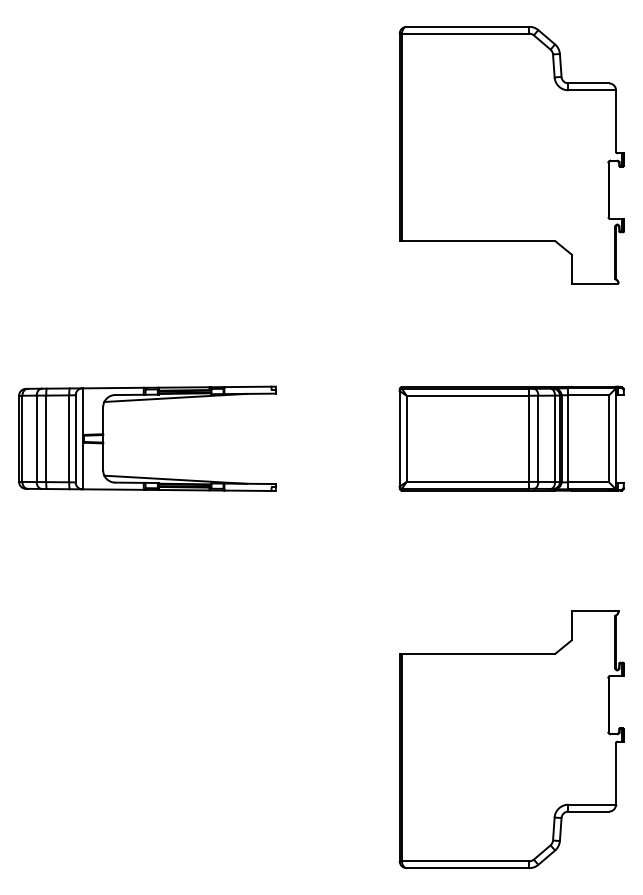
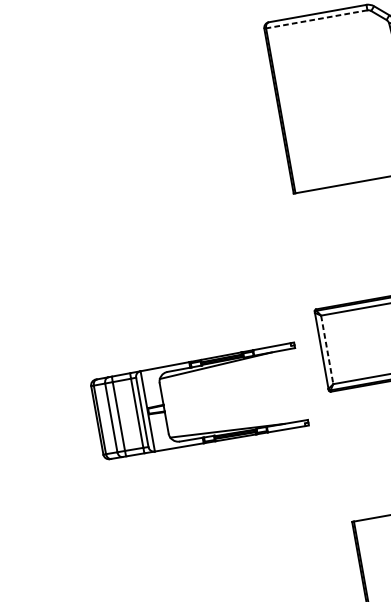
line: (465, 33) -> (316, 19), solid -> dashed
part: (147, 400) -> (193, 371), moved
line: (406, 439) -> (327, 350), solid -> dashed

